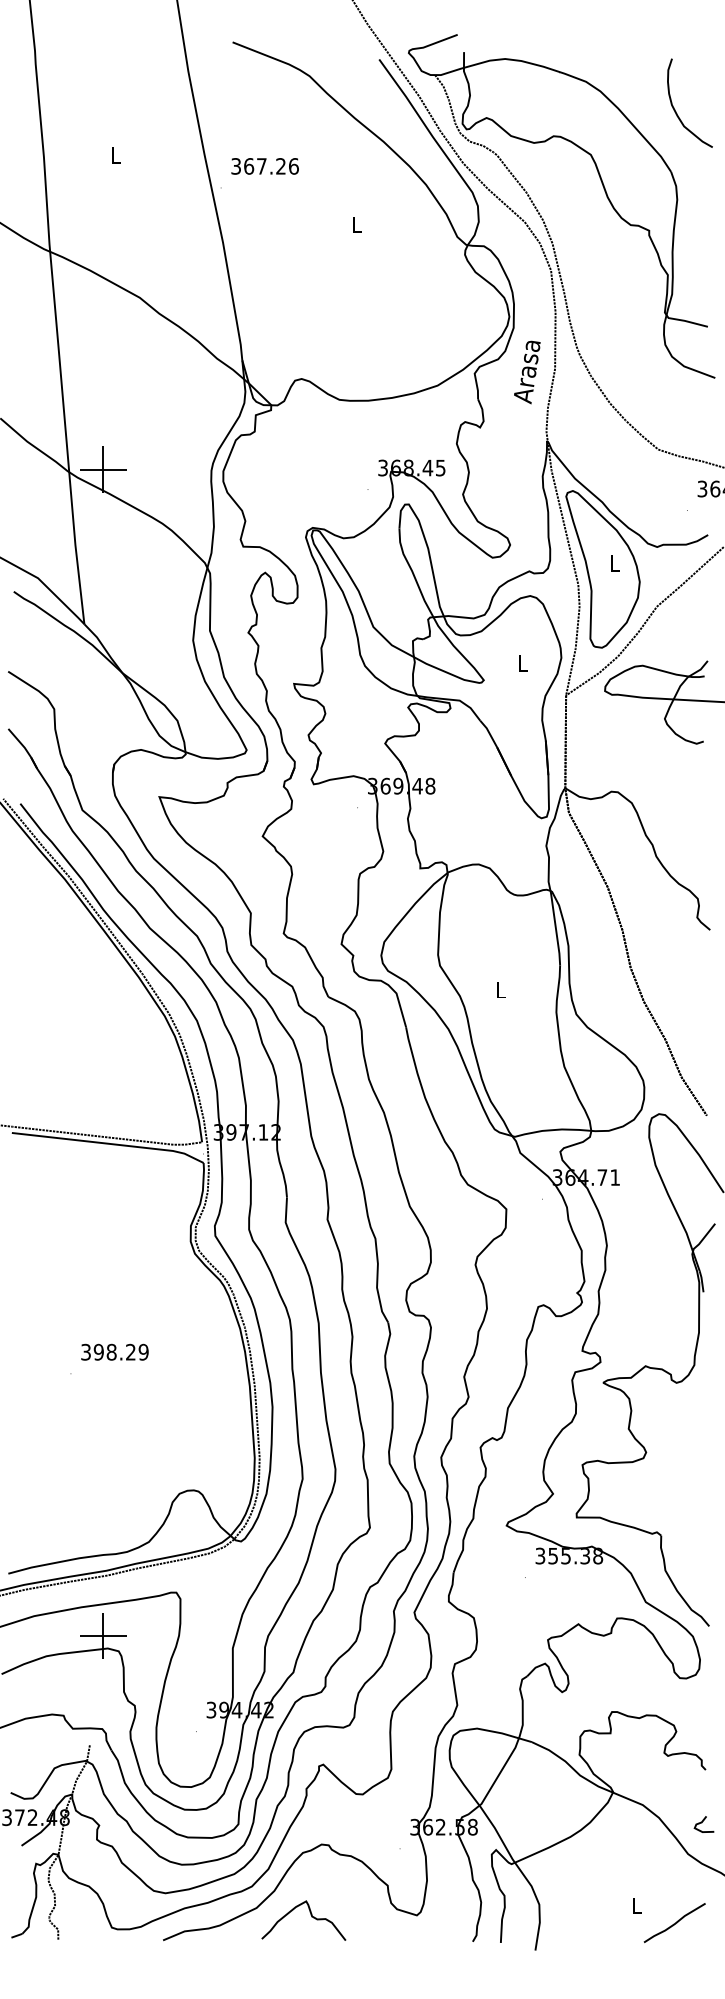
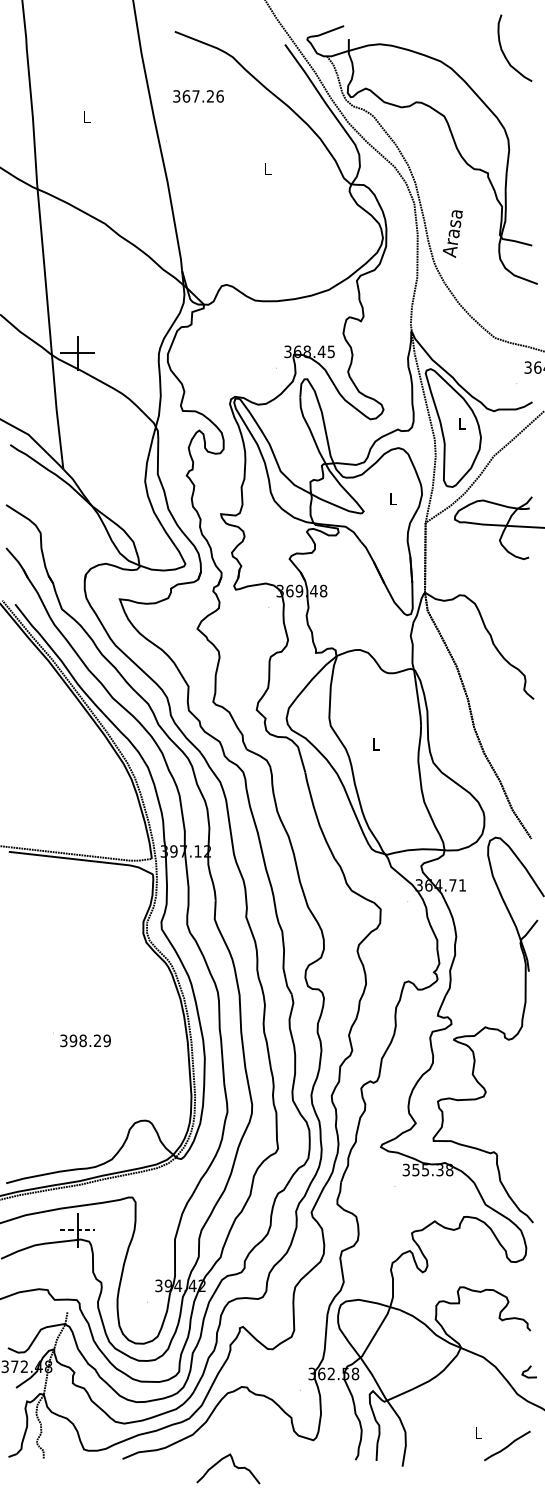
curve: (675, 109) -> (504, 52), moved
text: (264, 166) -> (198, 96), moved
text: (527, 372) -> (452, 234), moved
text: (114, 1351) -> (85, 1040), moved
line: (103, 1636) -> (77, 1230), solid -> dashed
curve: (311, 1917) -> (234, 1466), moved

